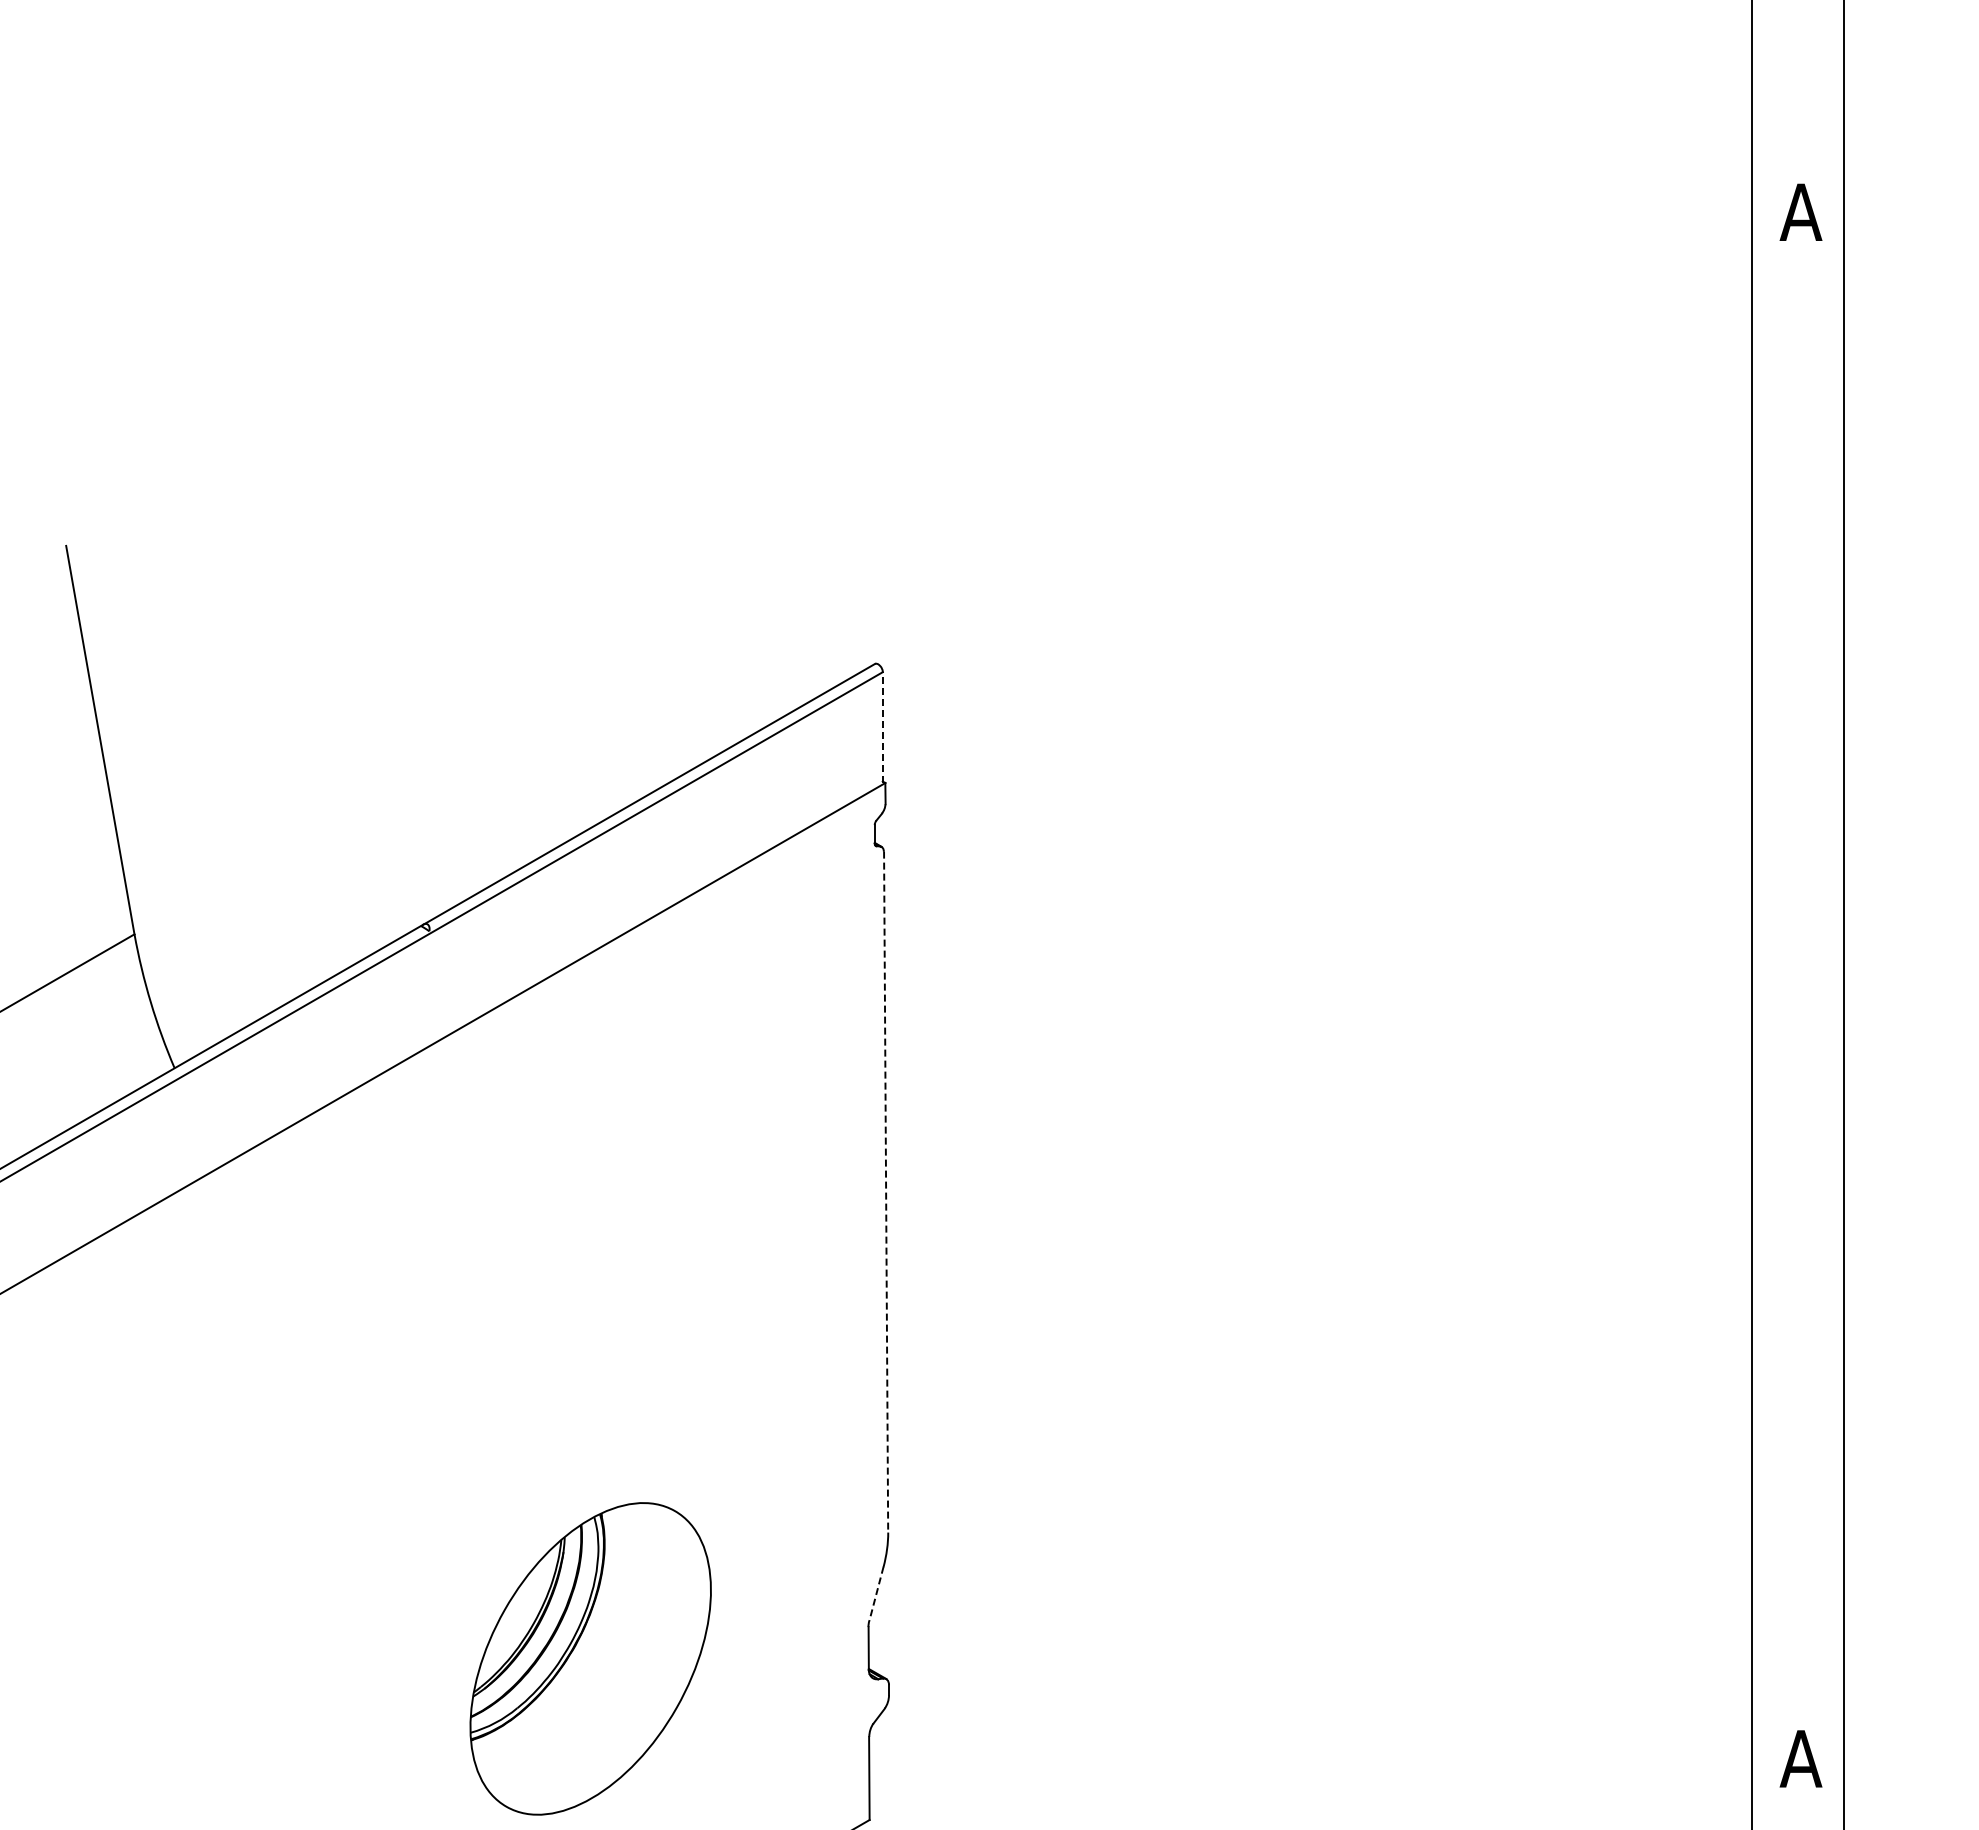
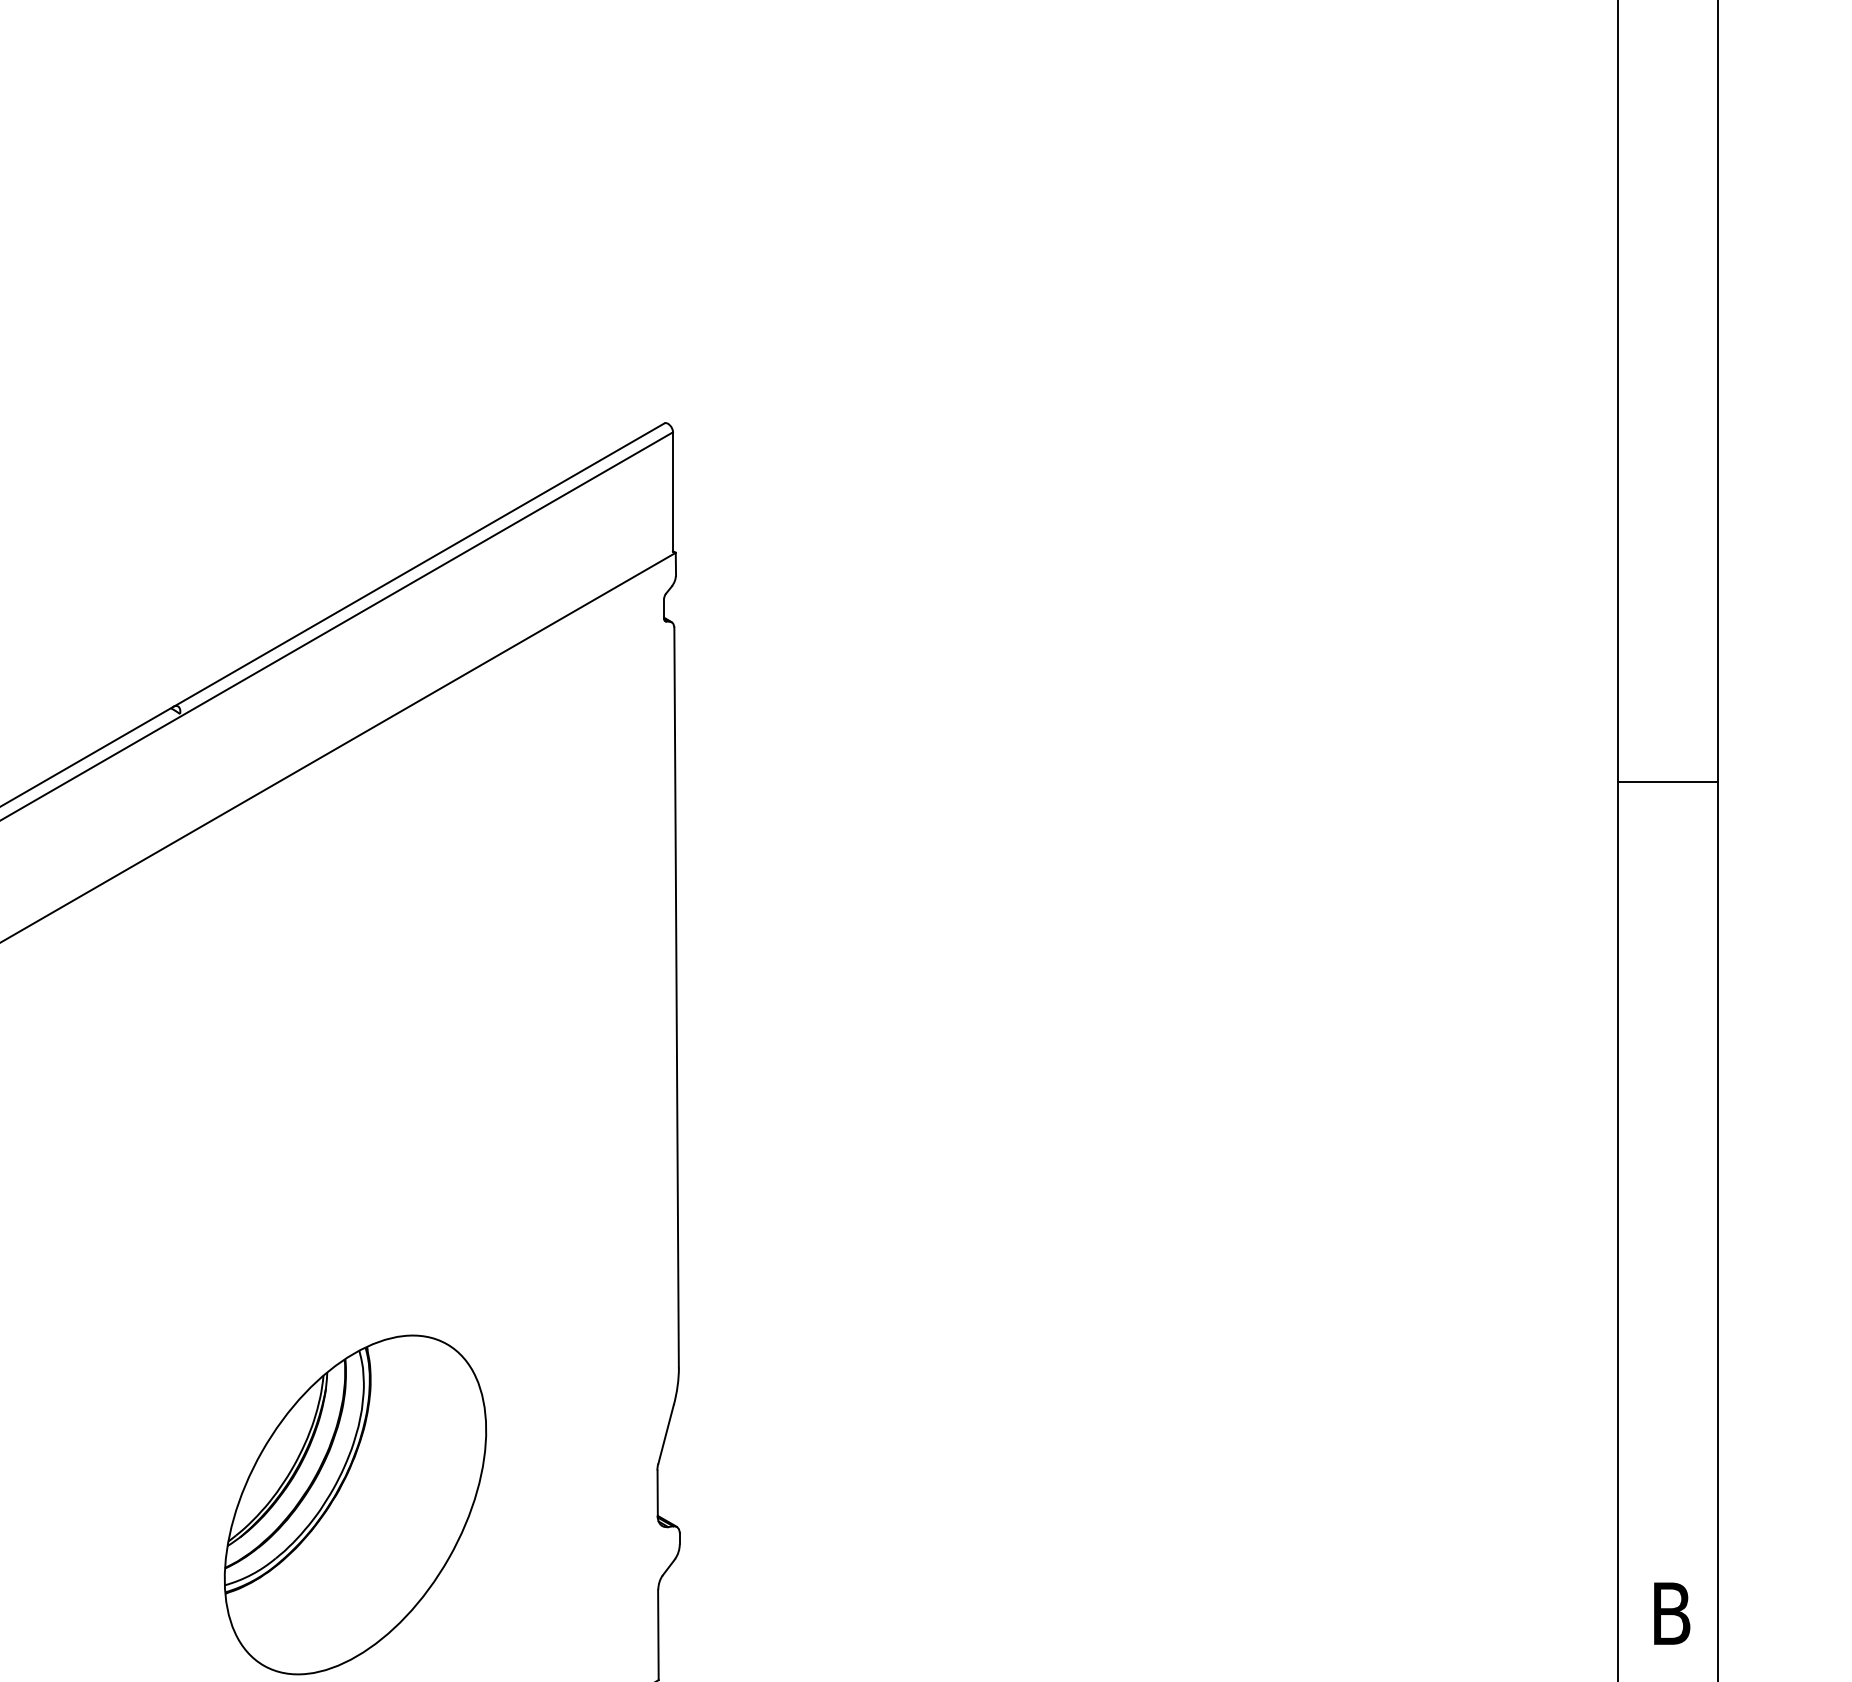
line: (882, 726) -> (672, 491), dashed -> solid
line: (1797, 993) -> (1667, 781), added
line: (886, 1192) -> (677, 997), dashed -> solid
line: (876, 1593) -> (666, 1433), dashed -> solid
text: (1800, 1758) -> (1670, 1613), A -> B

